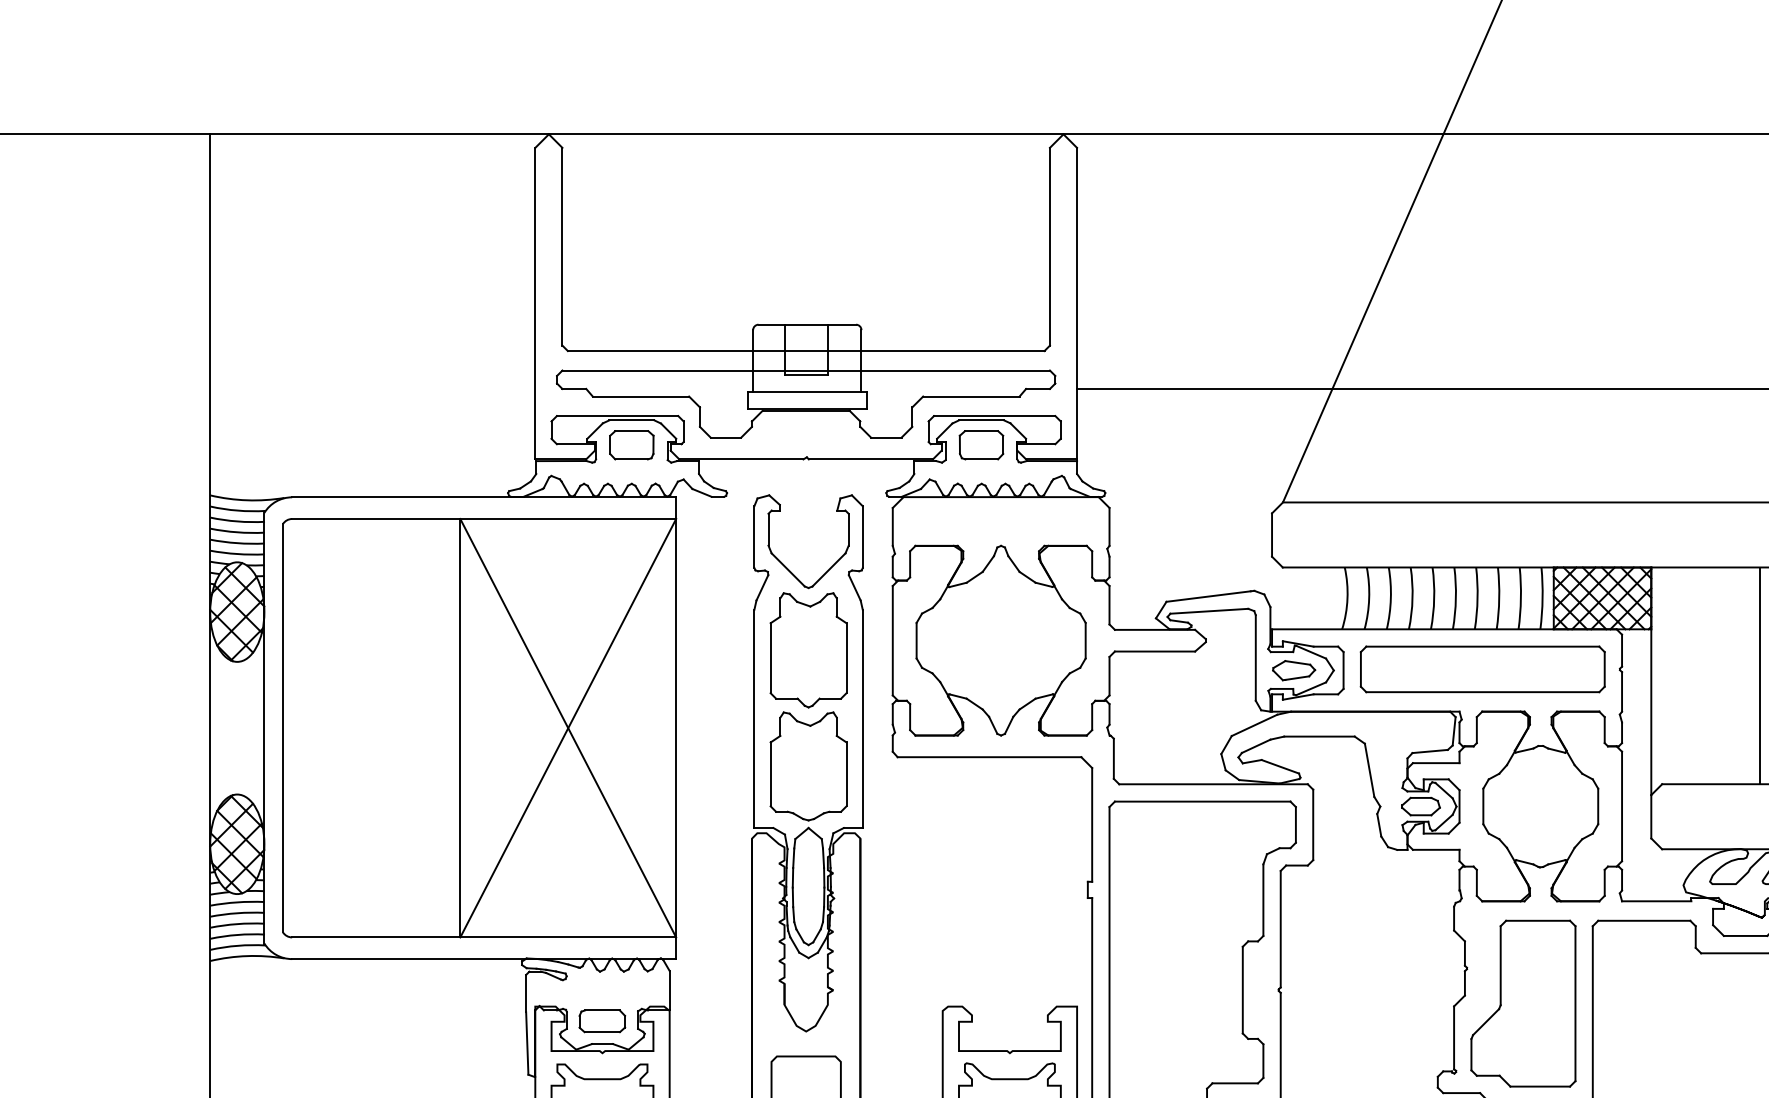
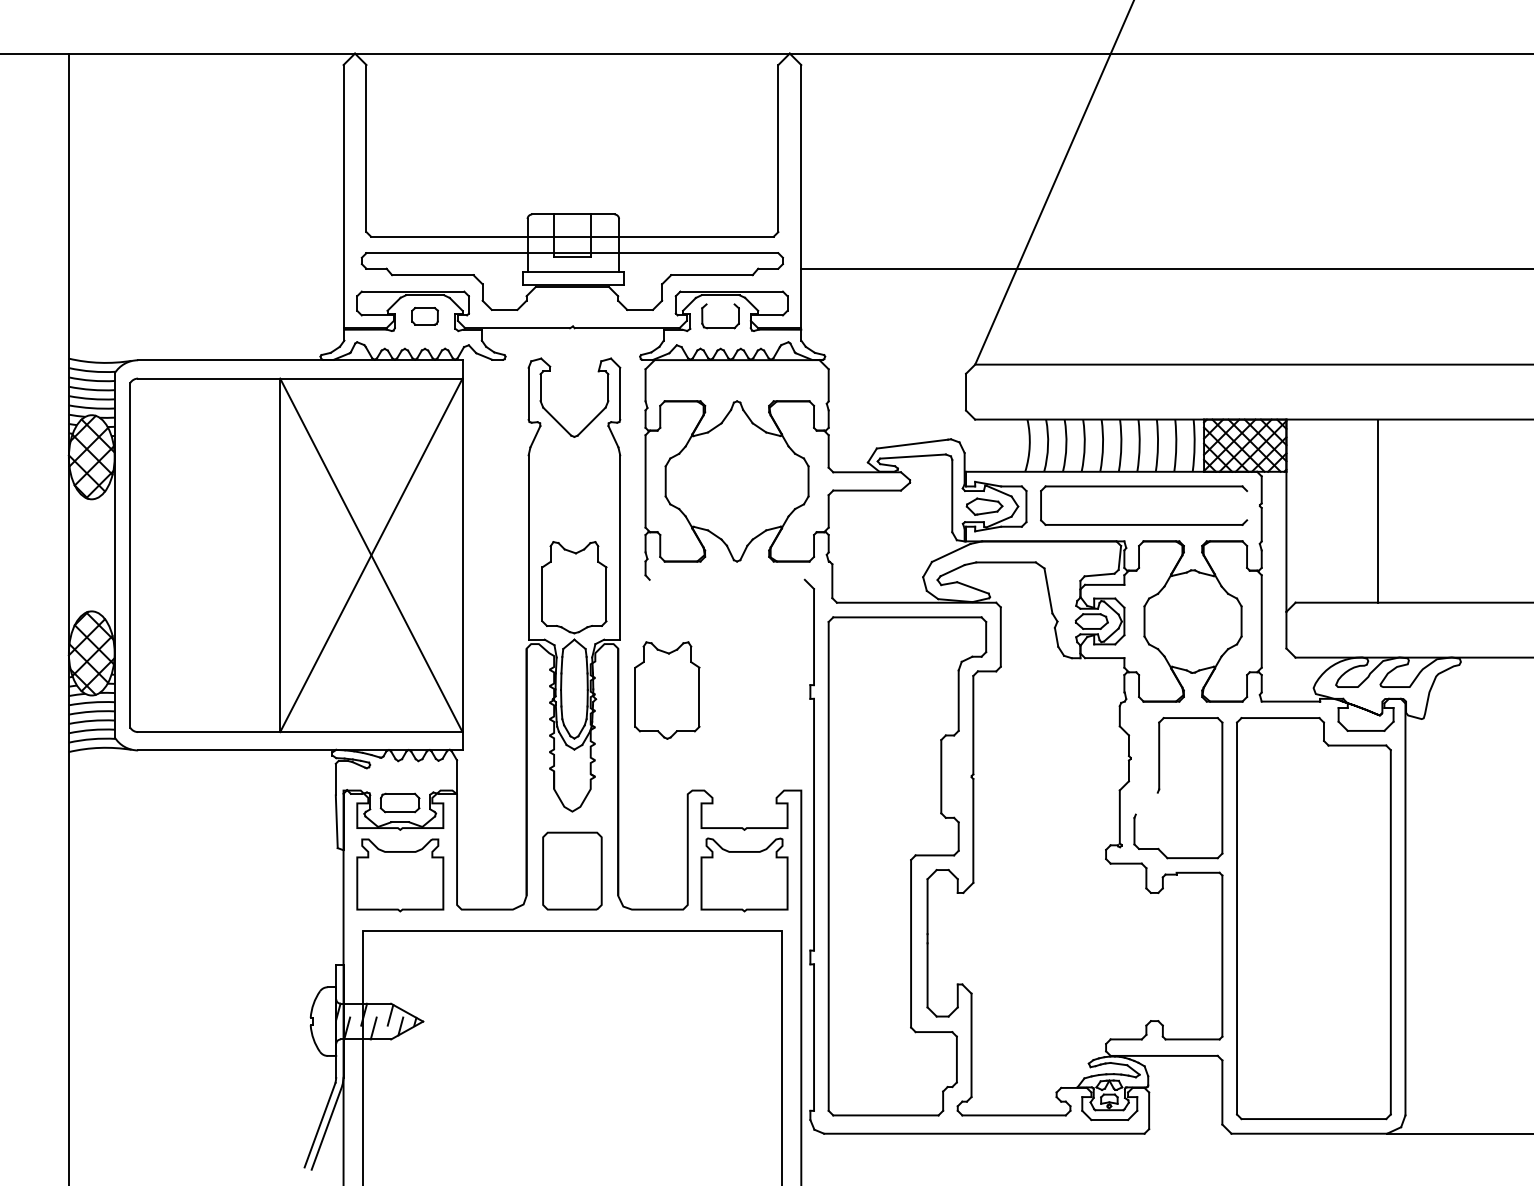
line: (981, 431) -> (720, 304), removed
part: (631, 445) -> (424, 316), size x0.7
part: (808, 650) -> (667, 690), moved
line: (1605, 669) -> (1247, 505), removed
line: (988, 756) -> (726, 579), removed
line: (1485, 1021) -> (1146, 803), removed

